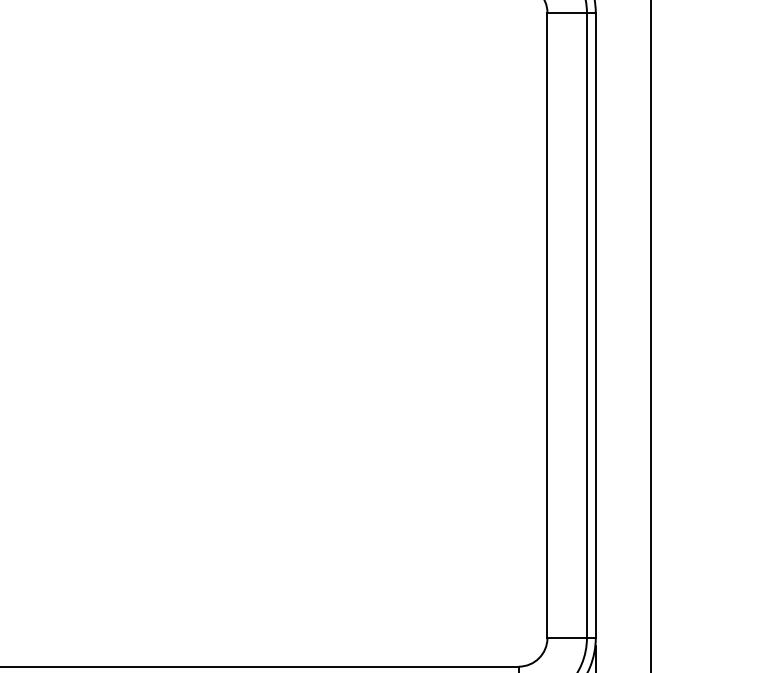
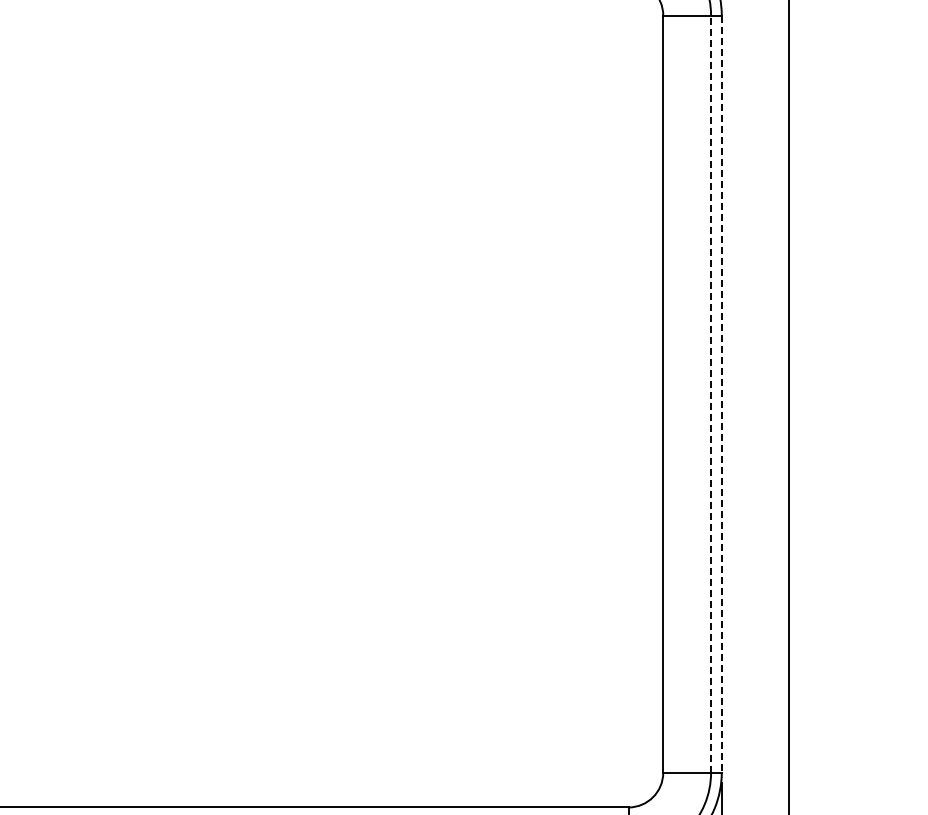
line: (587, 325) -> (711, 394), solid -> dashed
line: (595, 325) -> (721, 394), solid -> dashed

